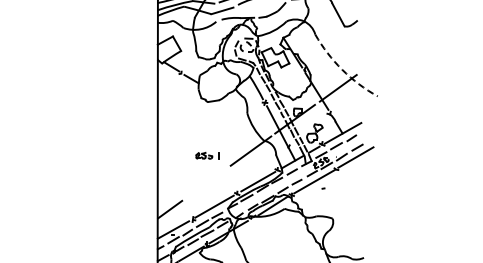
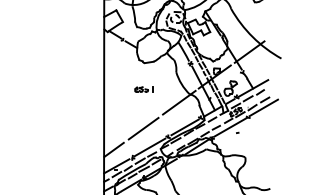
arc: (342, 69) -> (253, 36), dashed -> solid
part: (207, 155) -> (144, 89), moved
line: (206, 183) -> (143, 128), added

